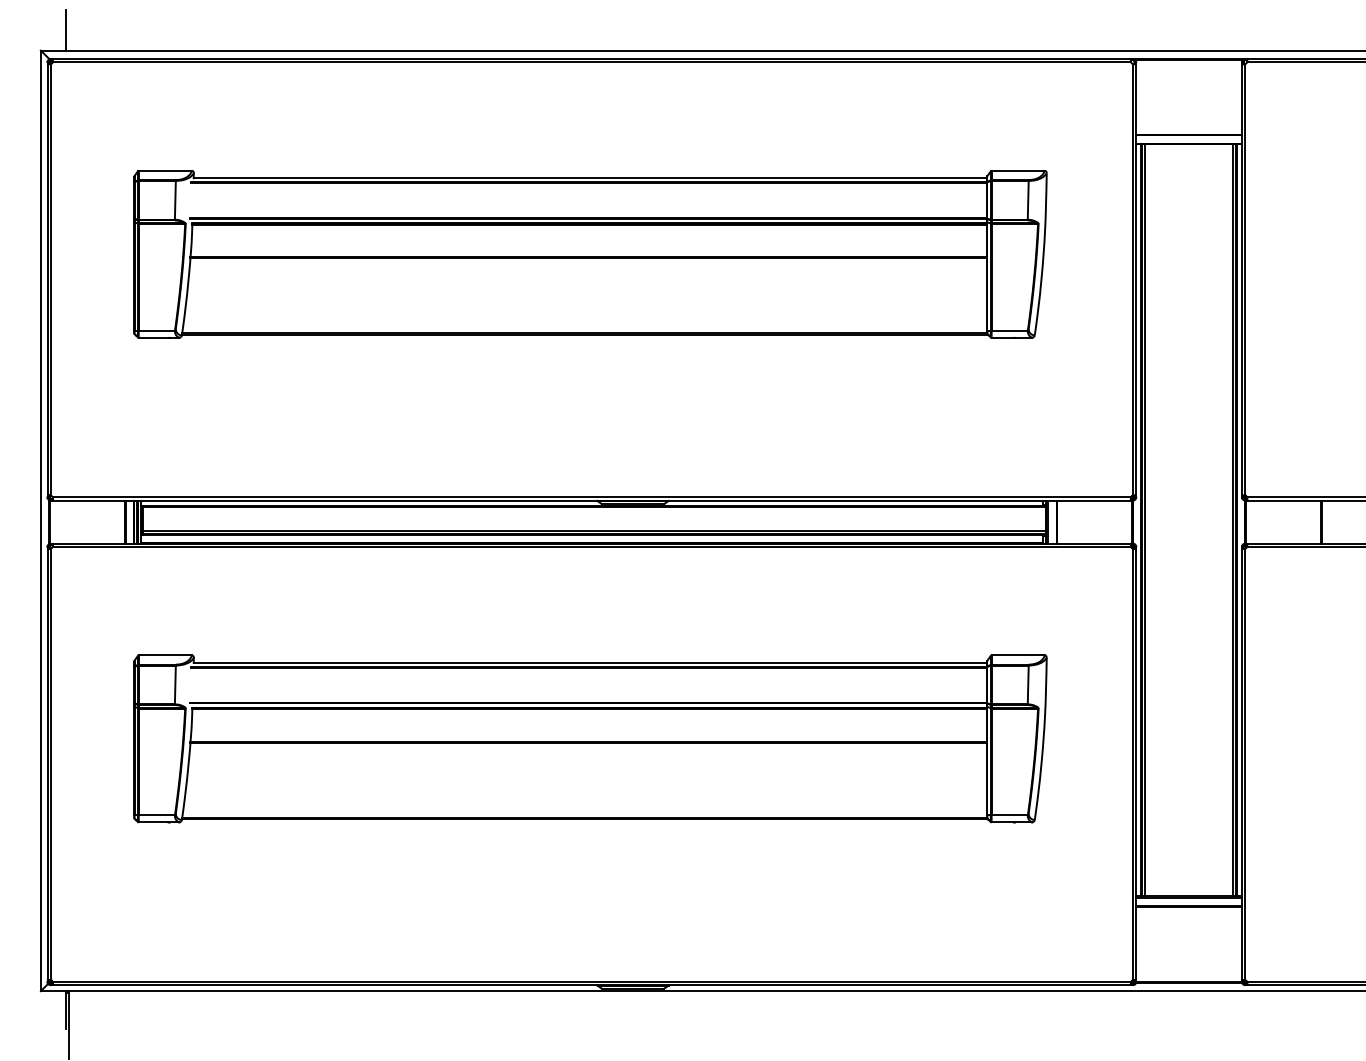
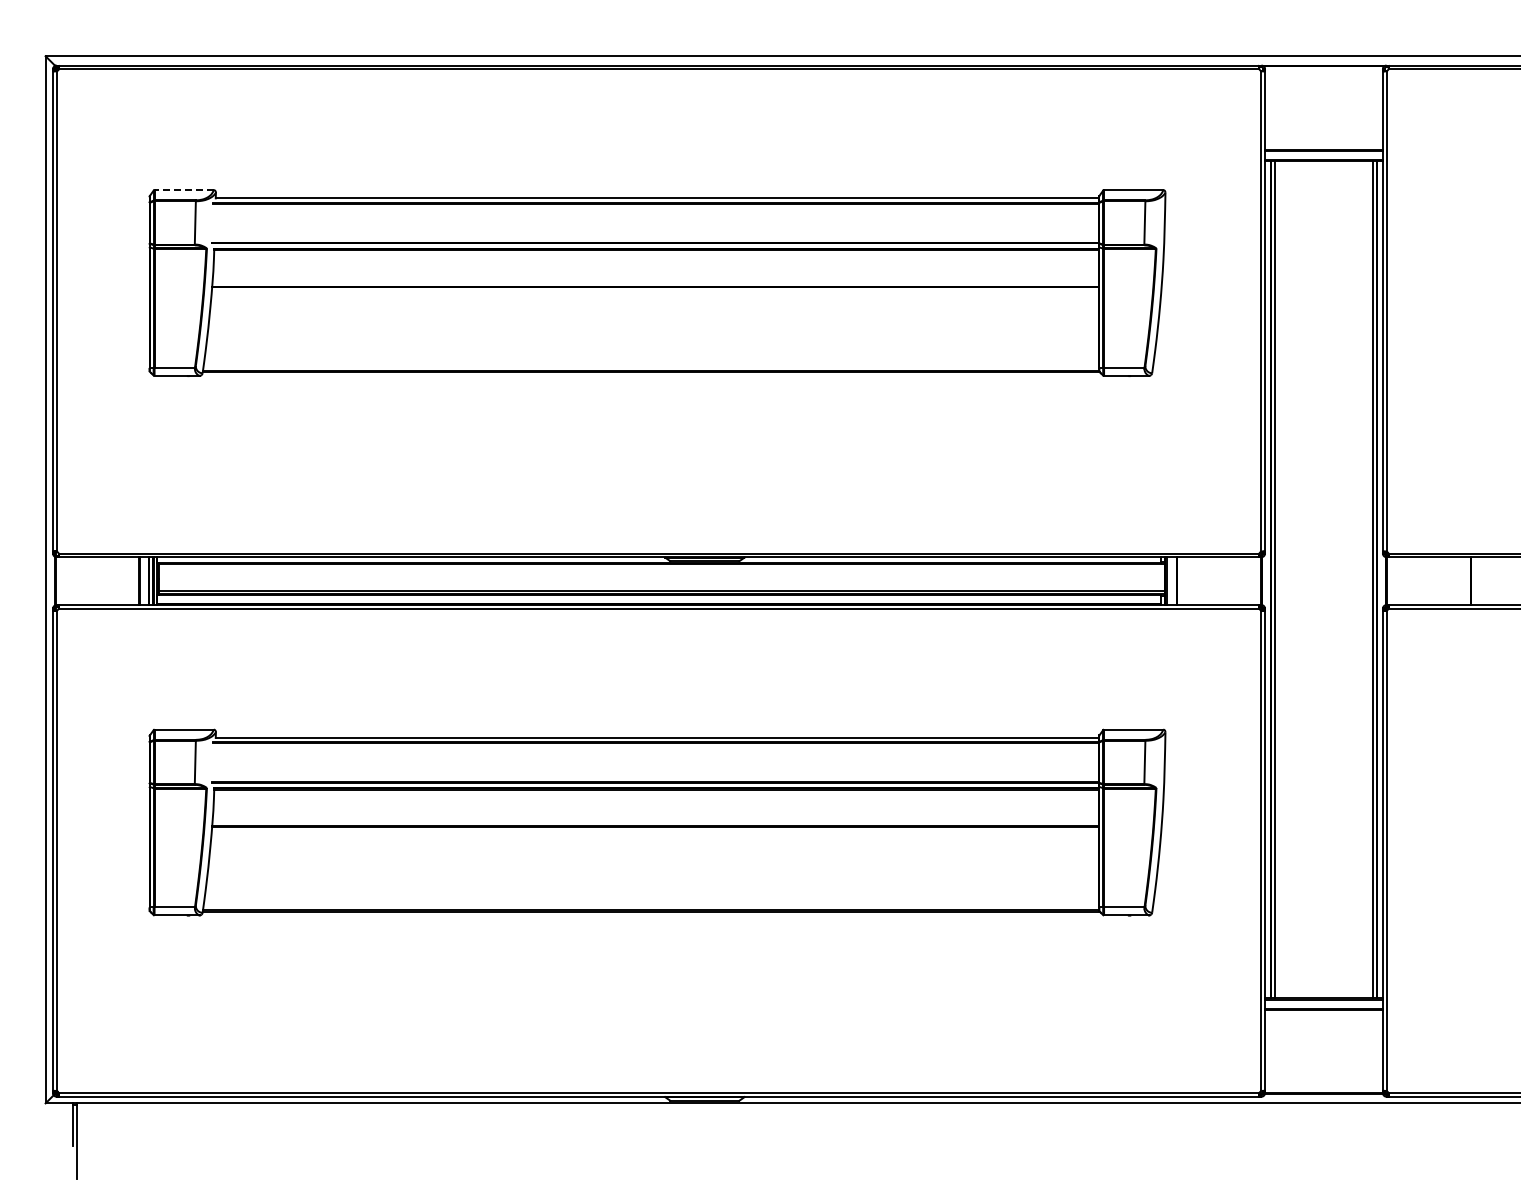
line: (65, 30) -> (73, 33), removed
line: (165, 171) -> (184, 190), solid -> dashed

